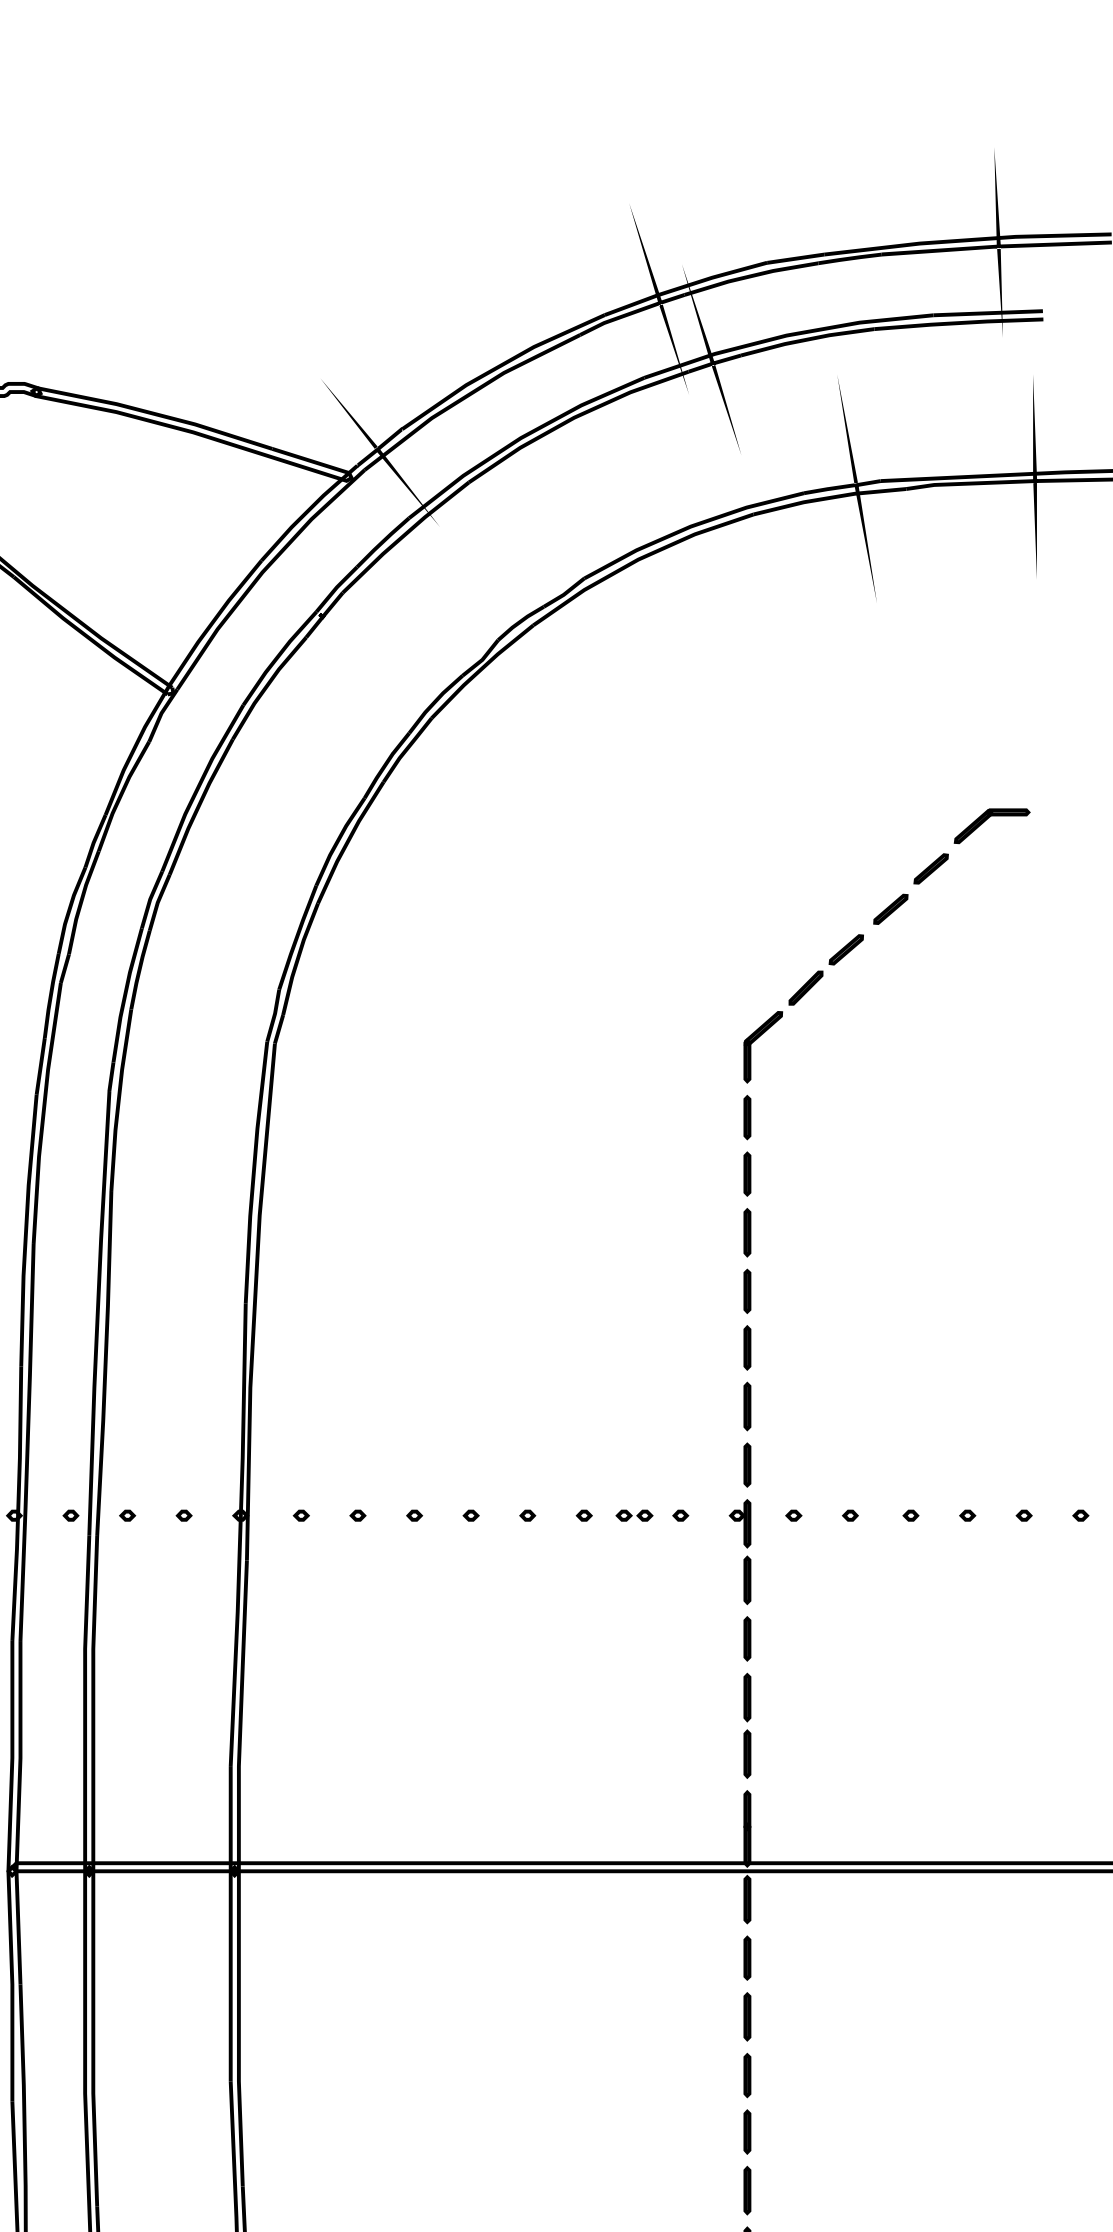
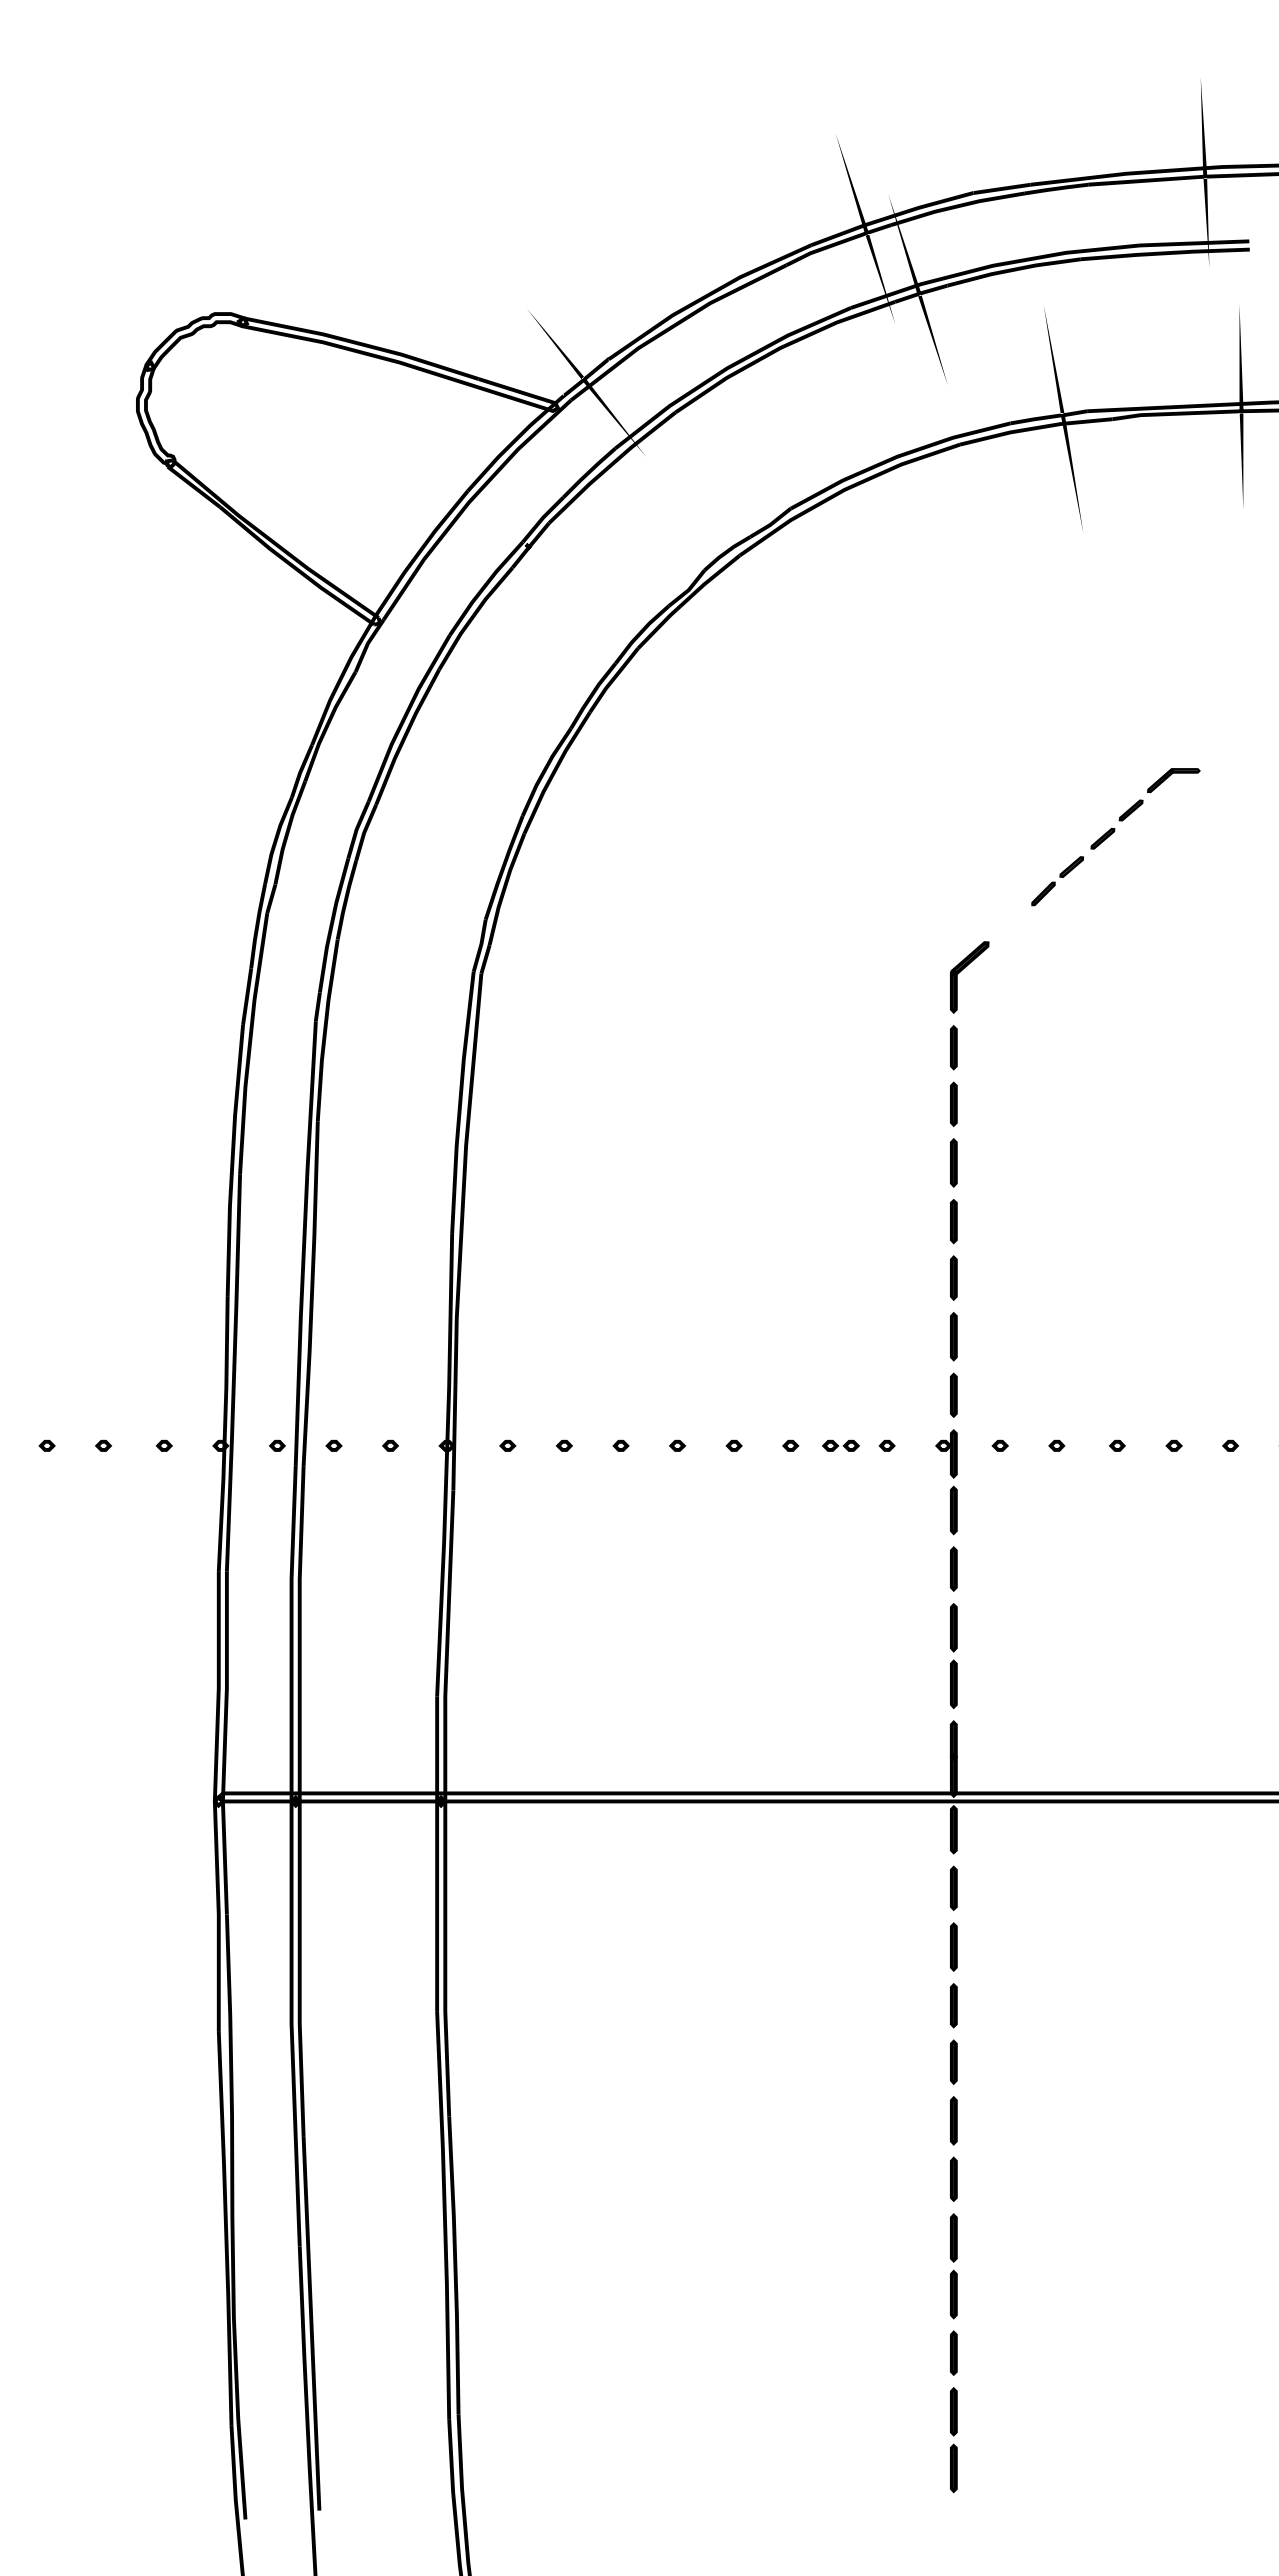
part: (909, 906) -> (1115, 836), size x0.7

